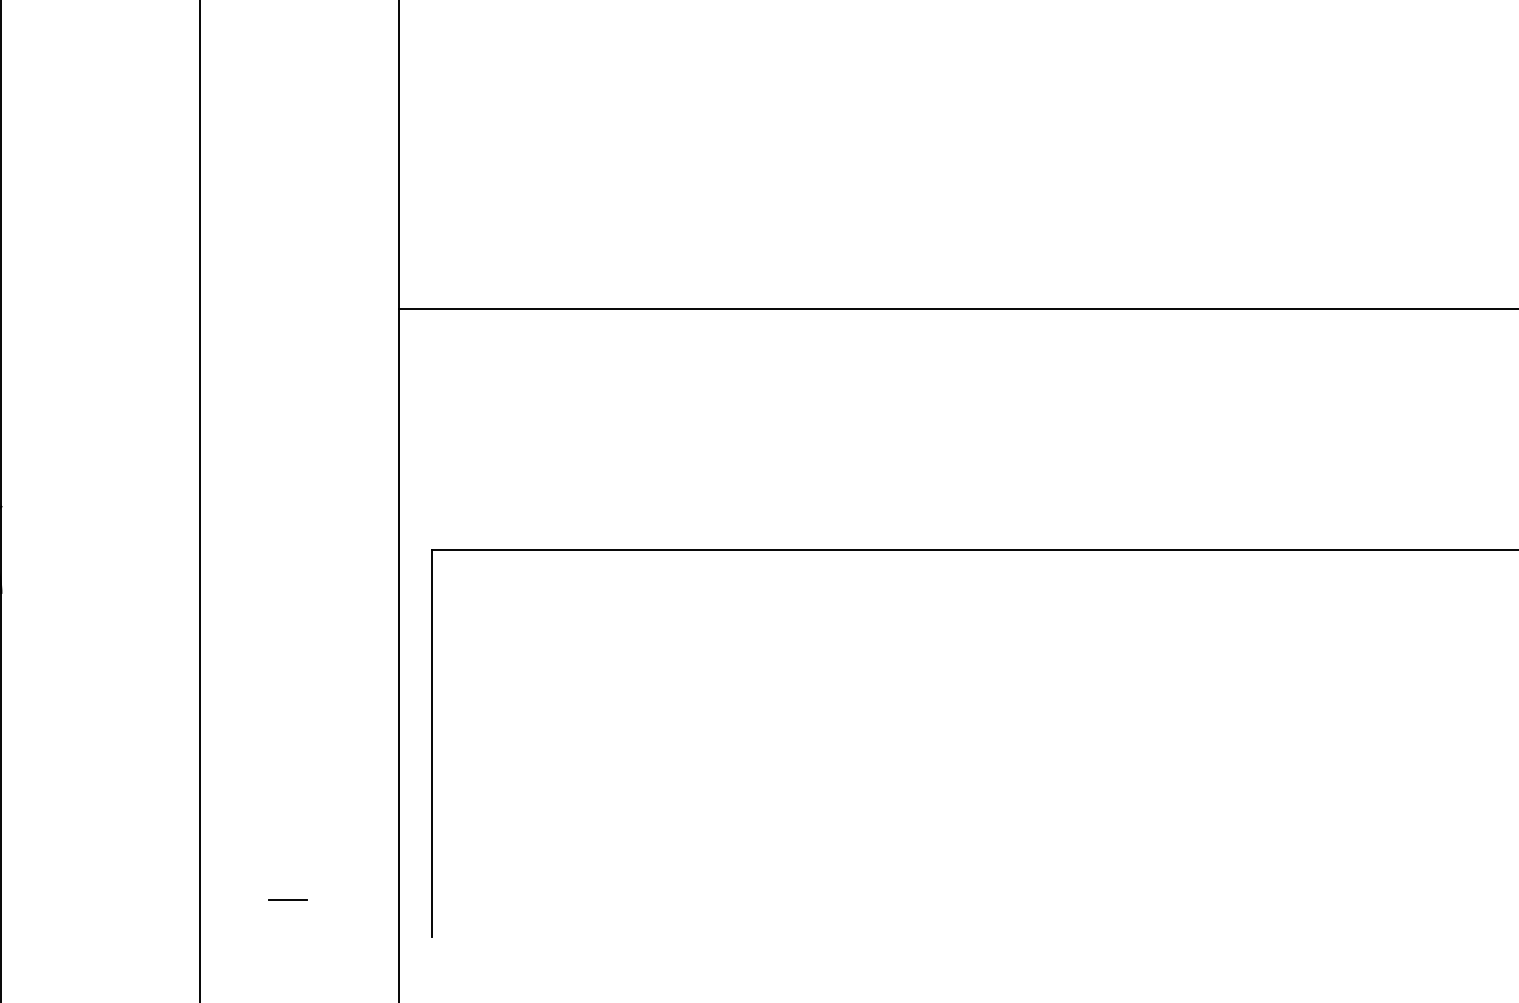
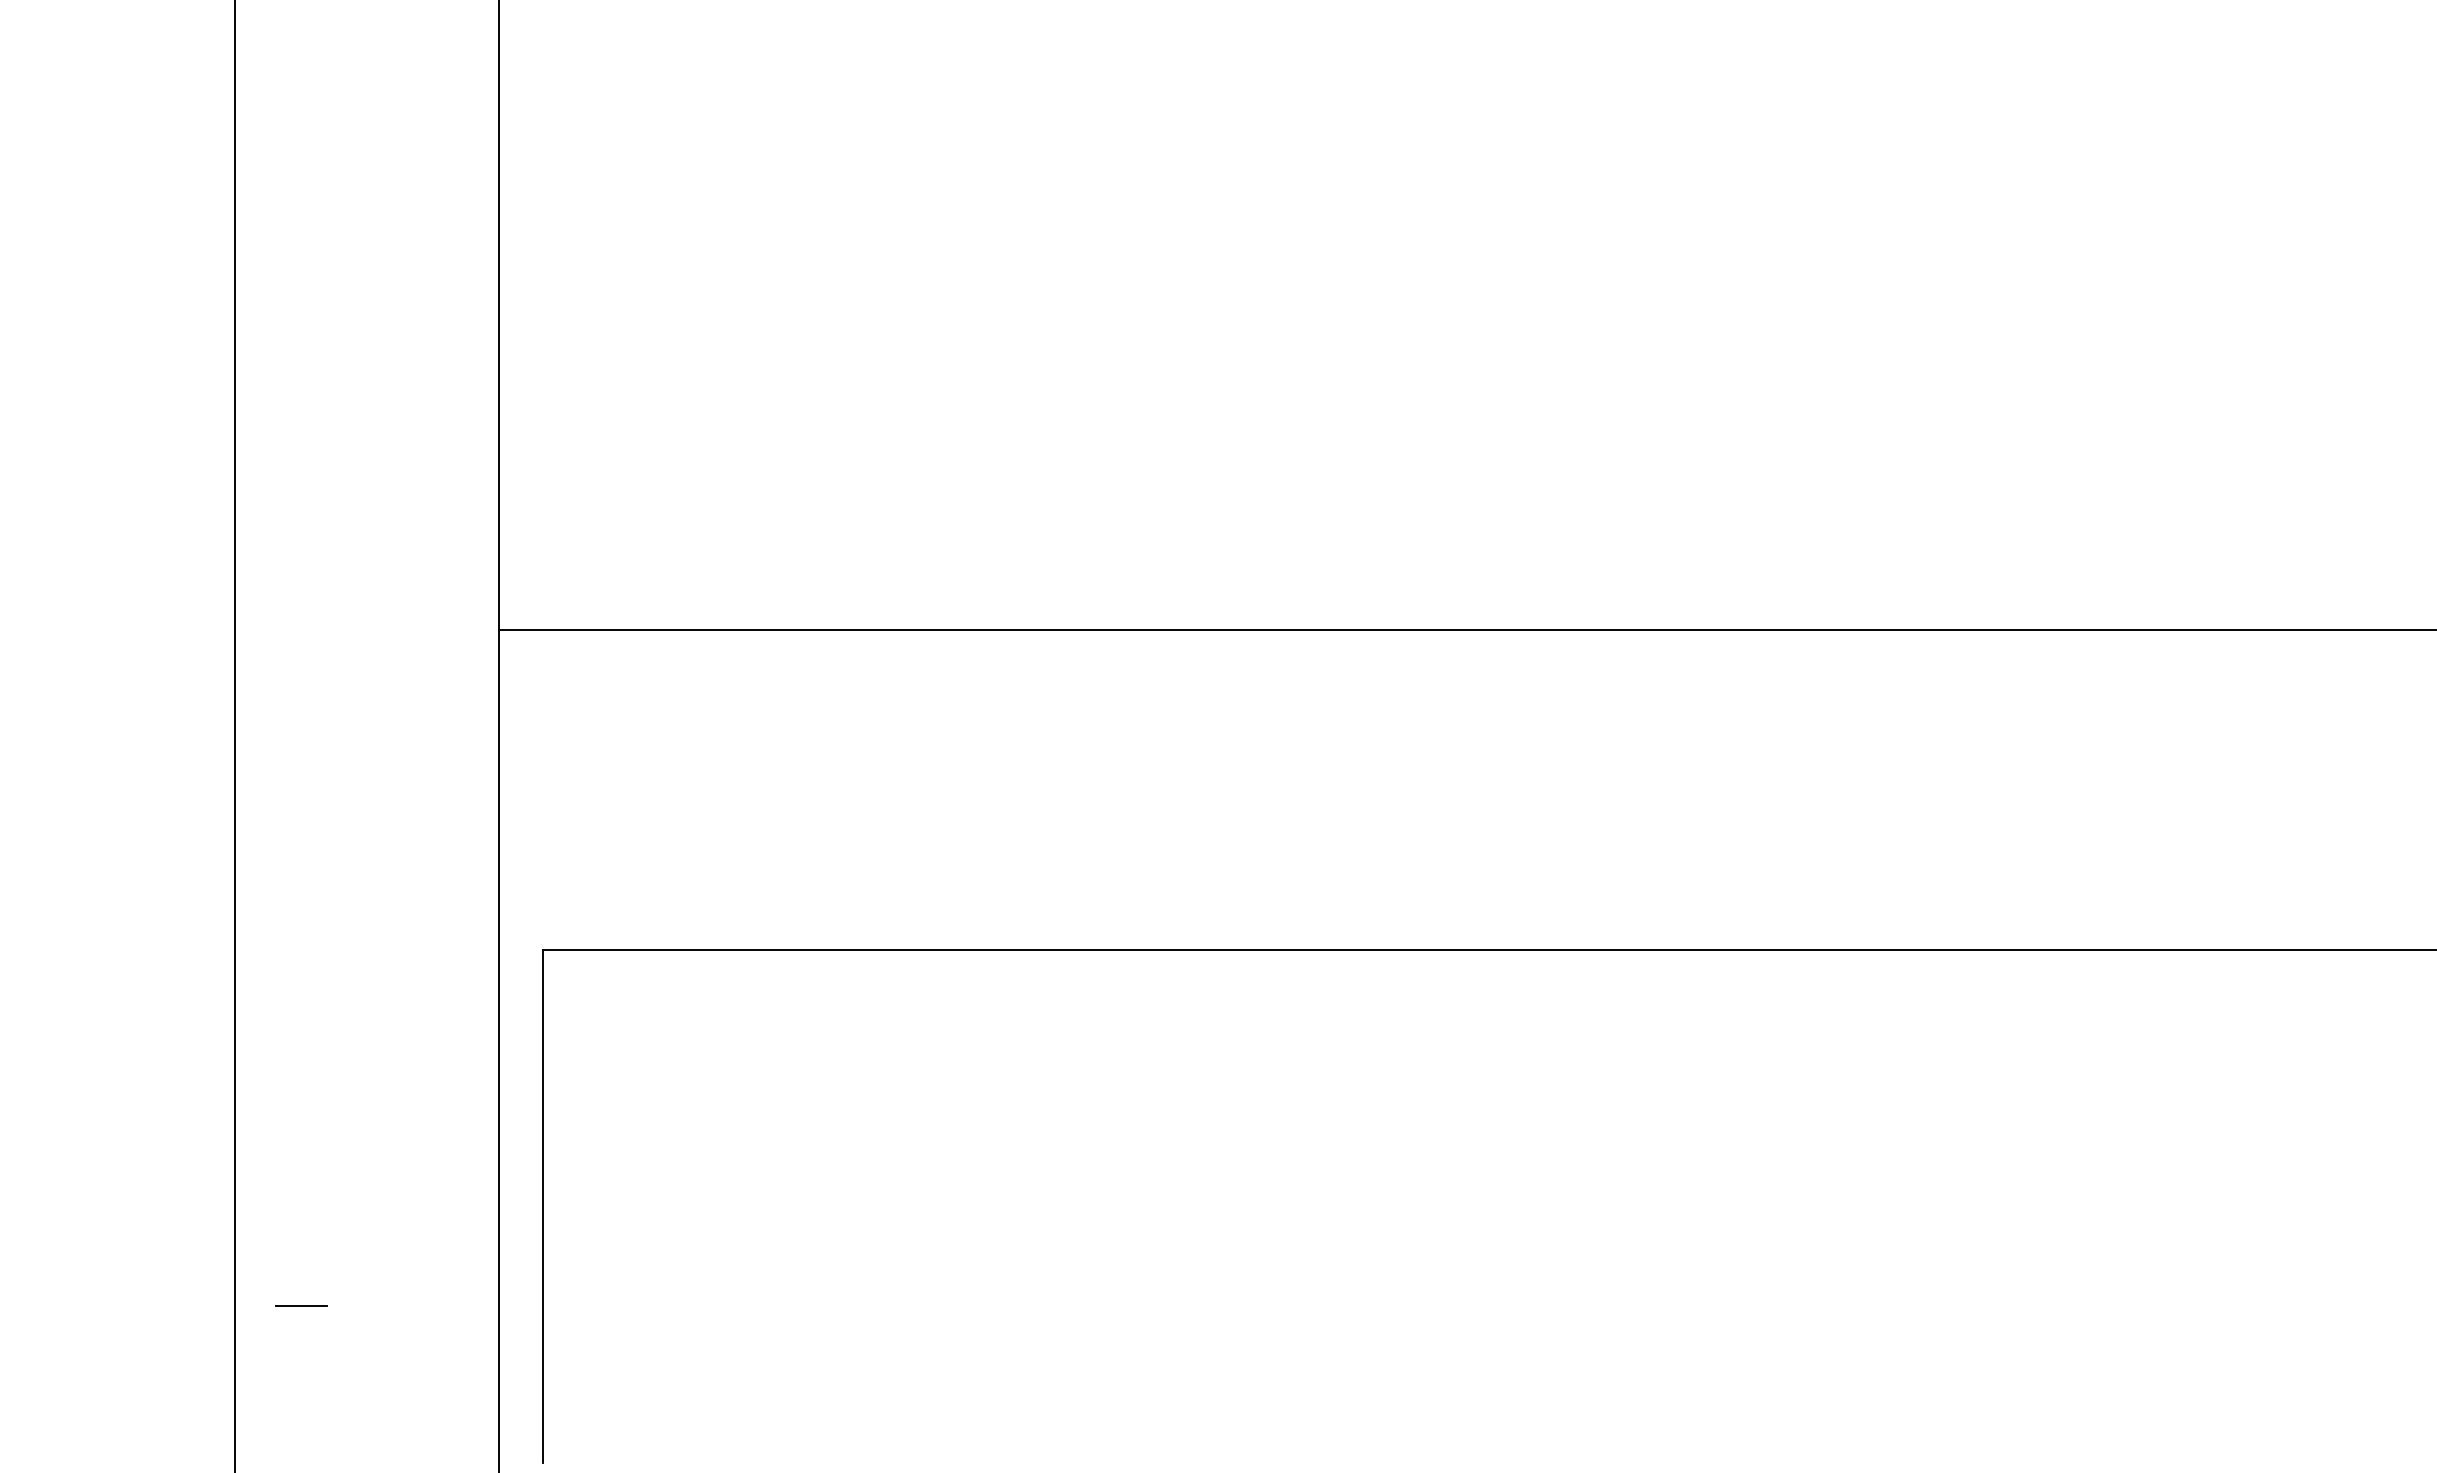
line: (287, 899) -> (301, 1305), moved

